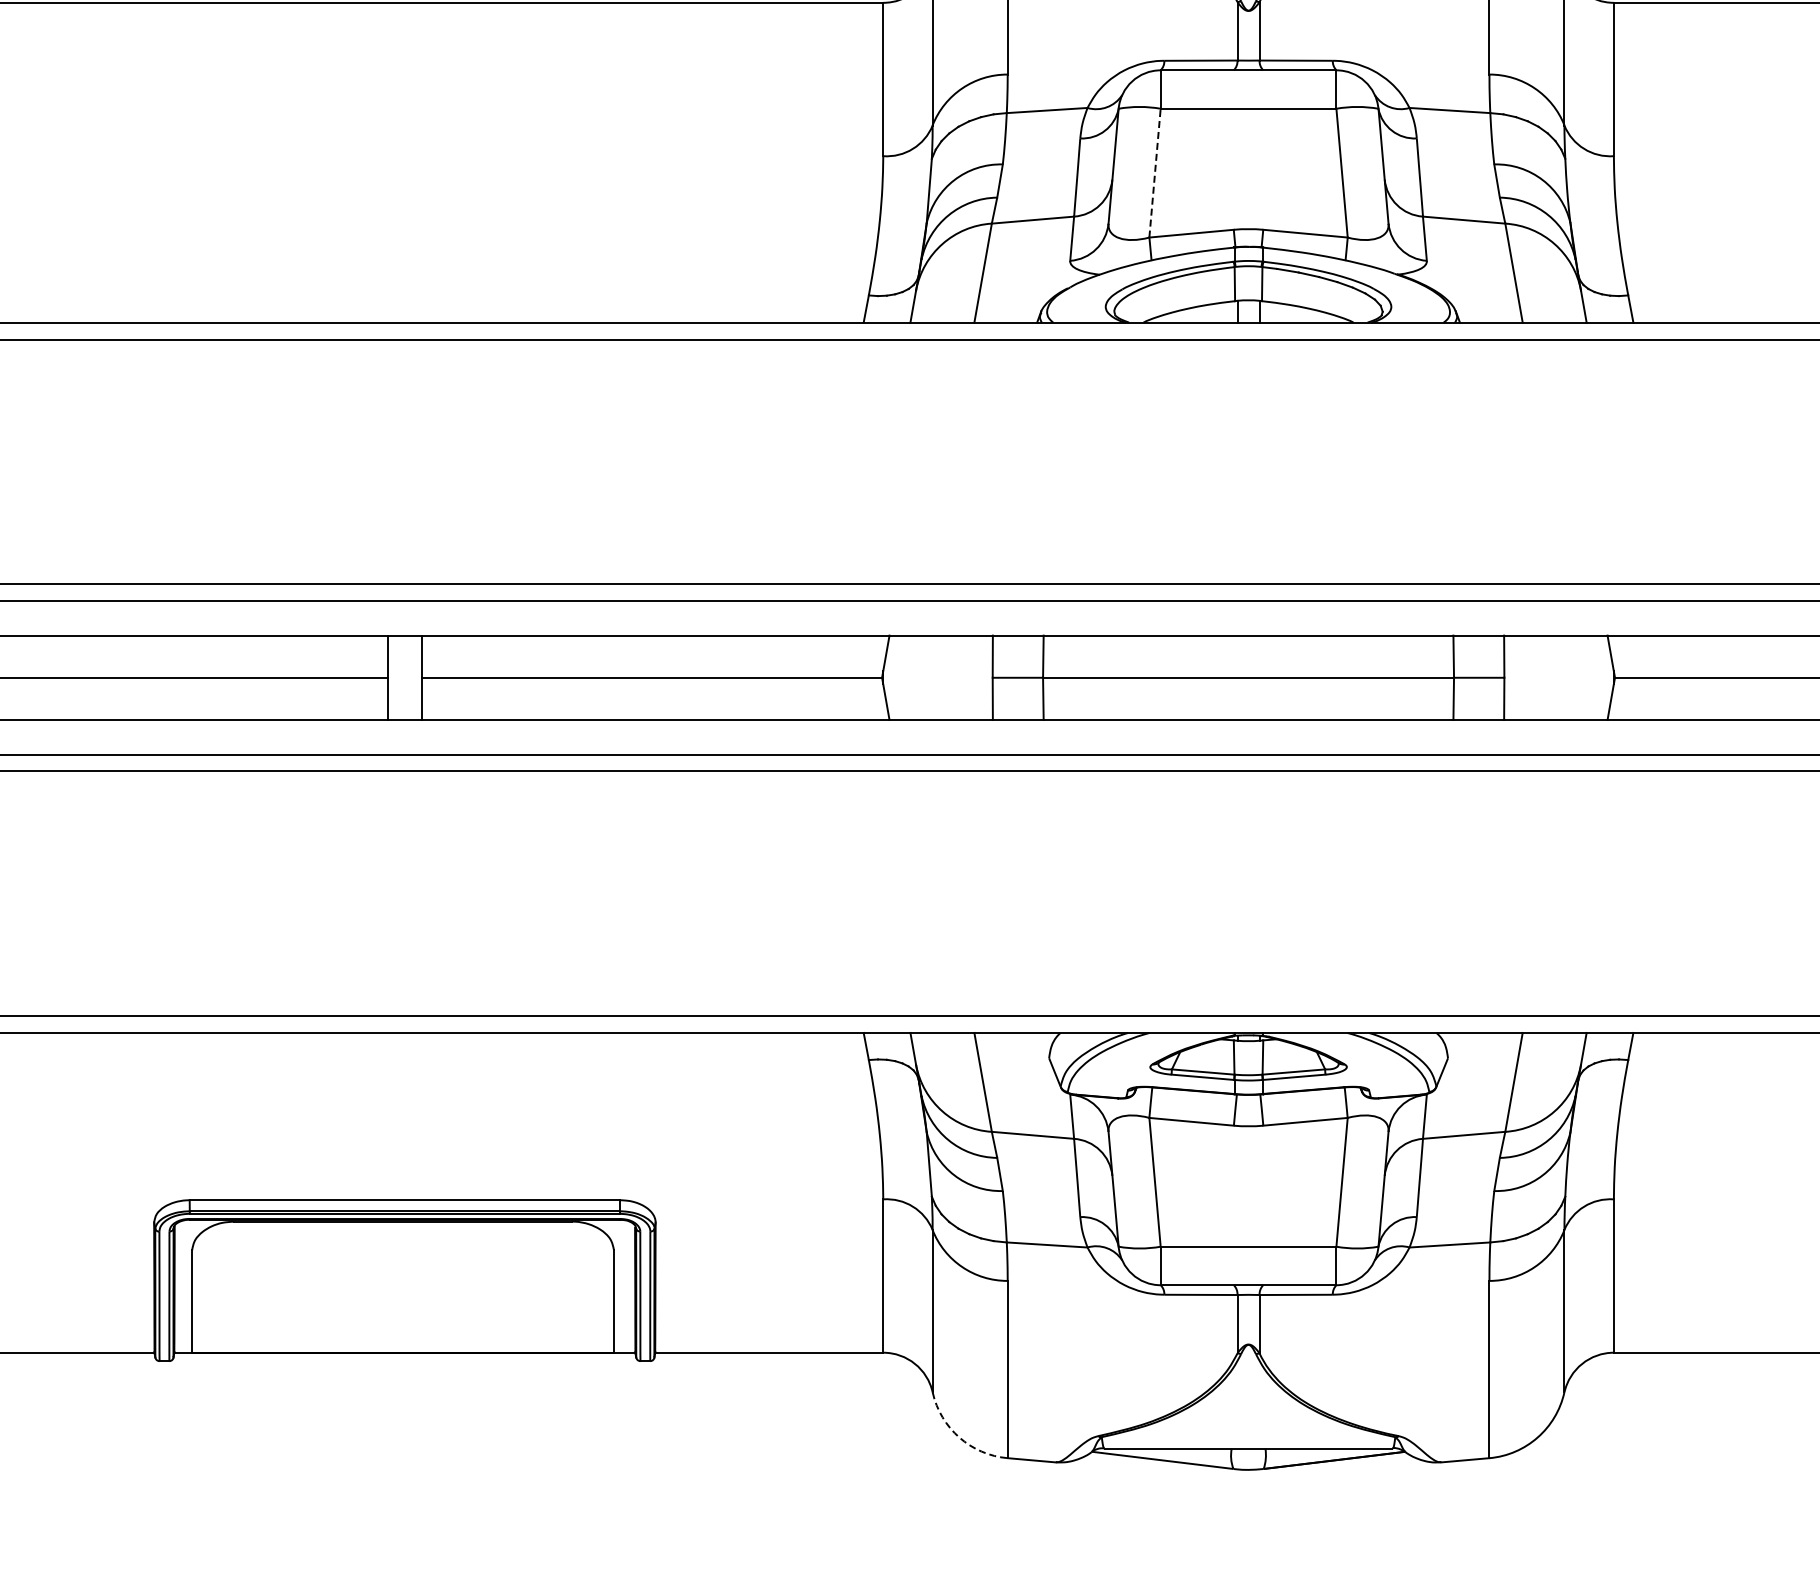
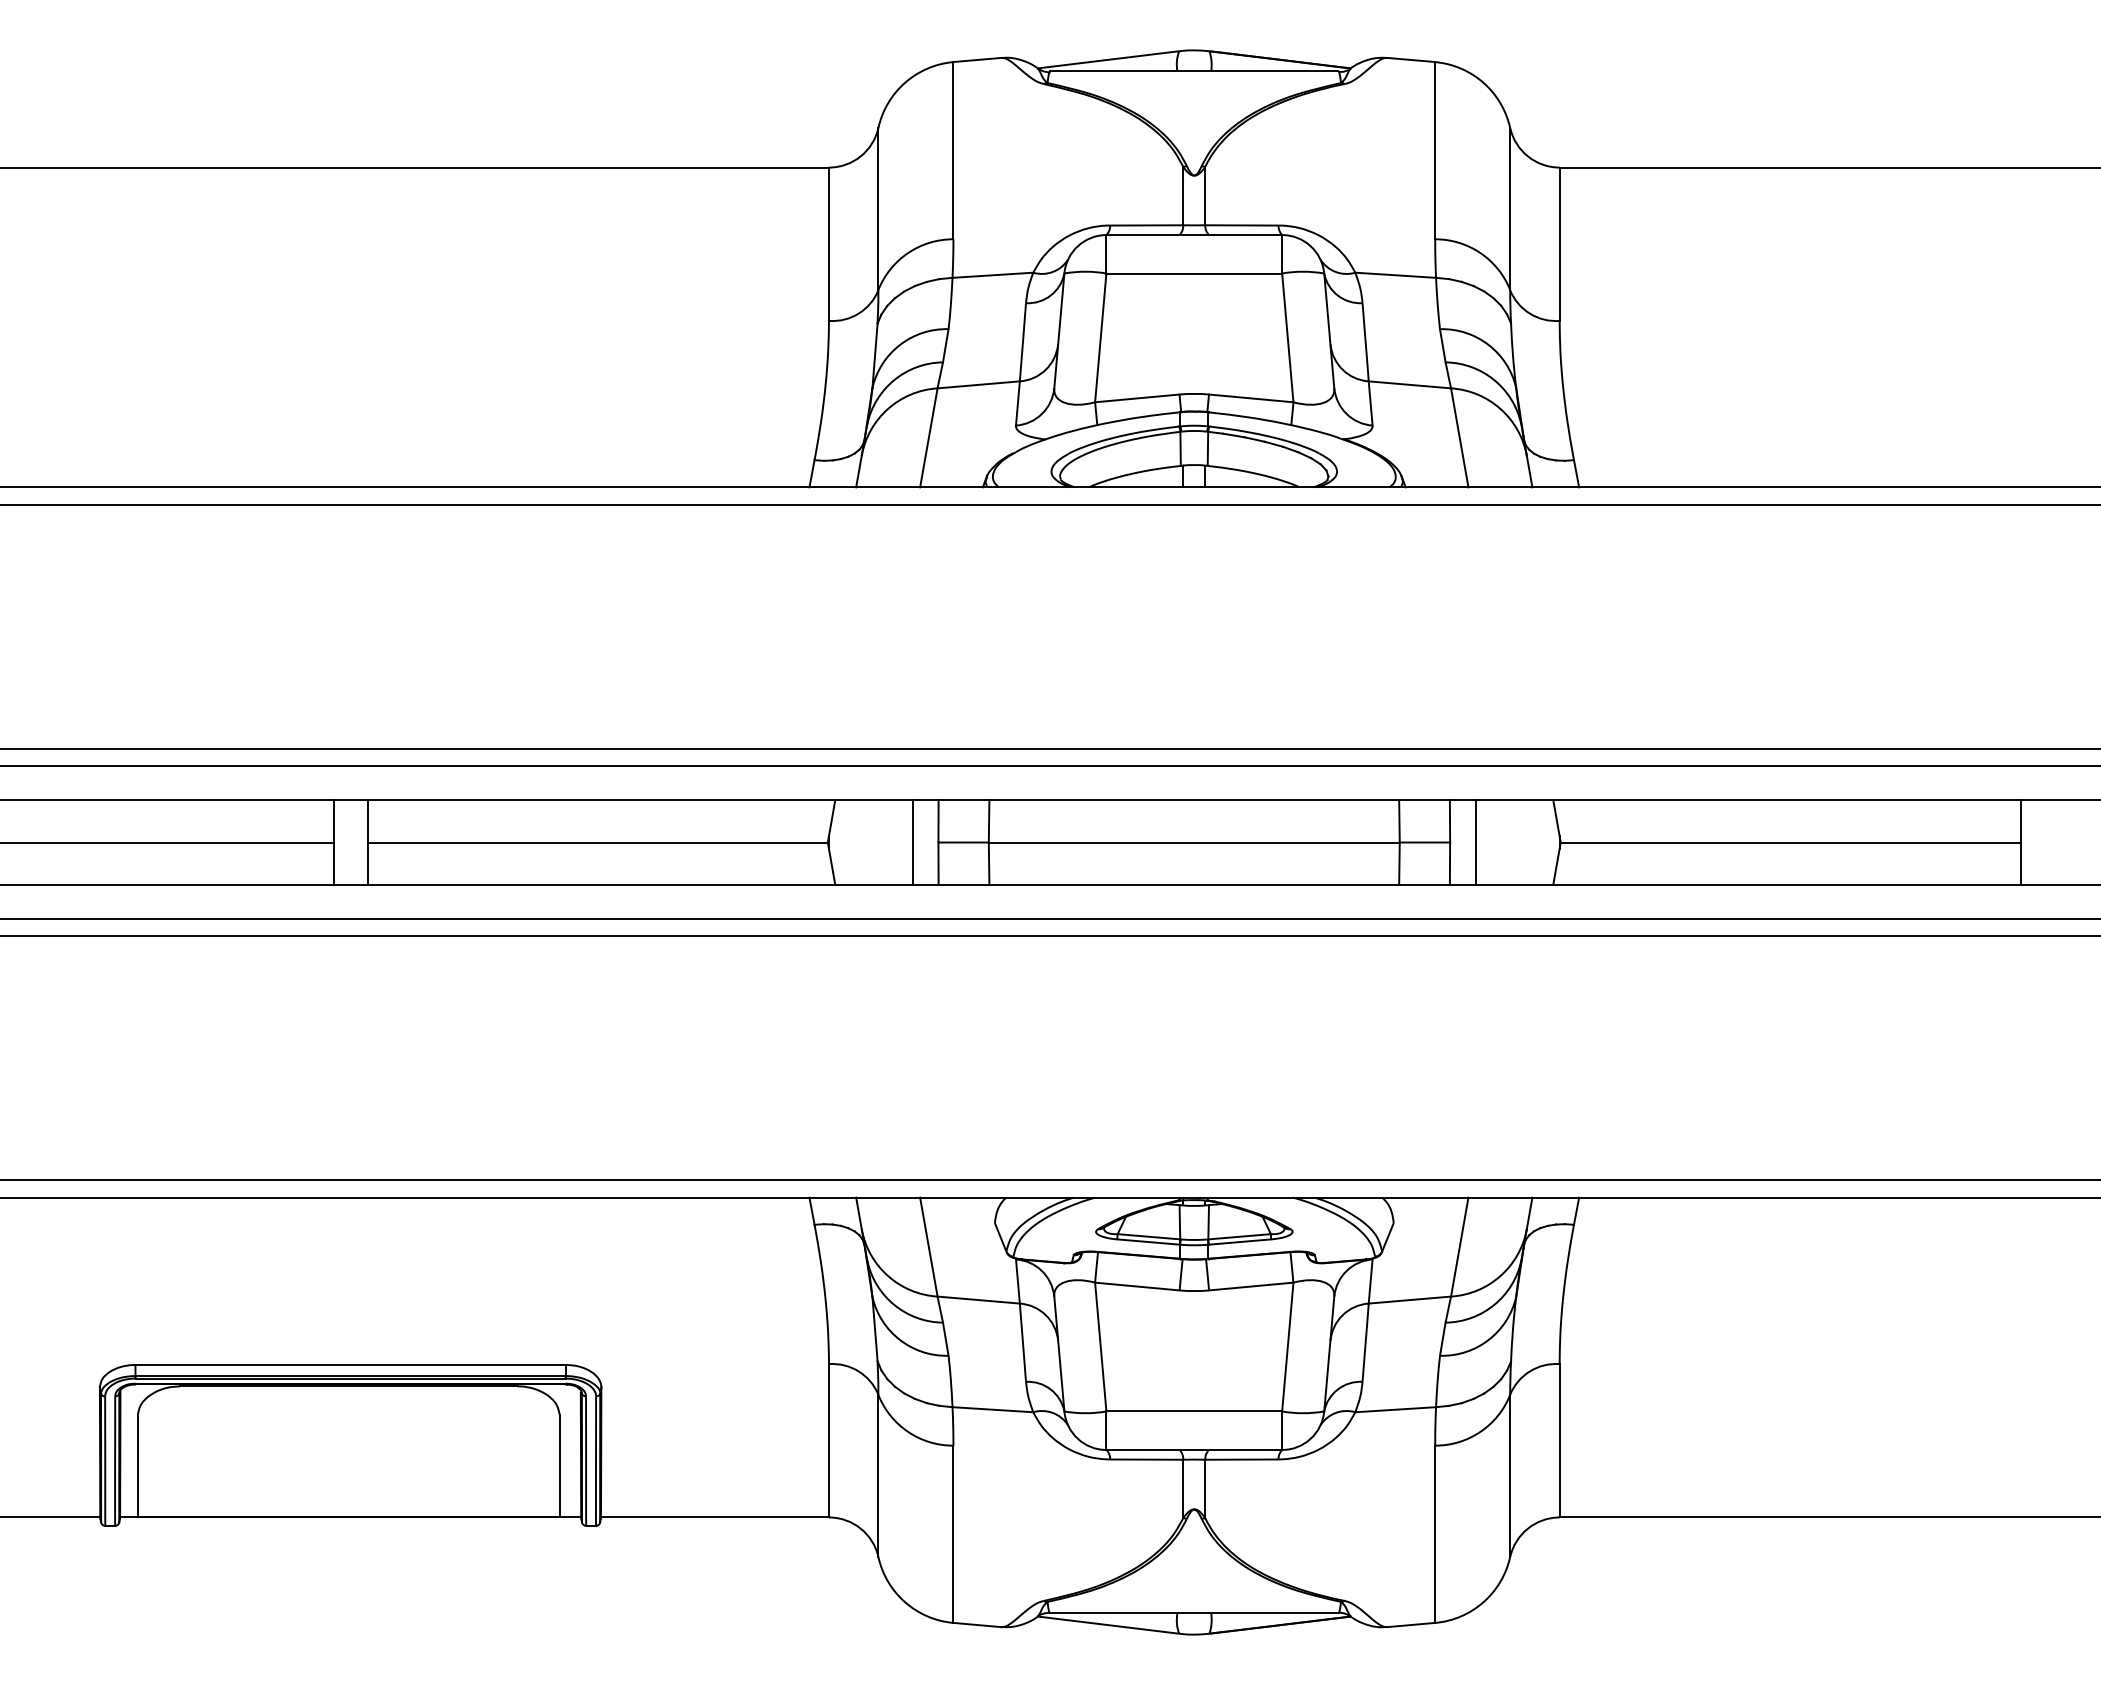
line: (1154, 172) -> (1100, 337), dashed -> solid
line: (967, 677) -> (913, 842), added
line: (1529, 677) -> (1475, 842), added
arc: (959, 1437) -> (905, 1602), dashed -> solid

